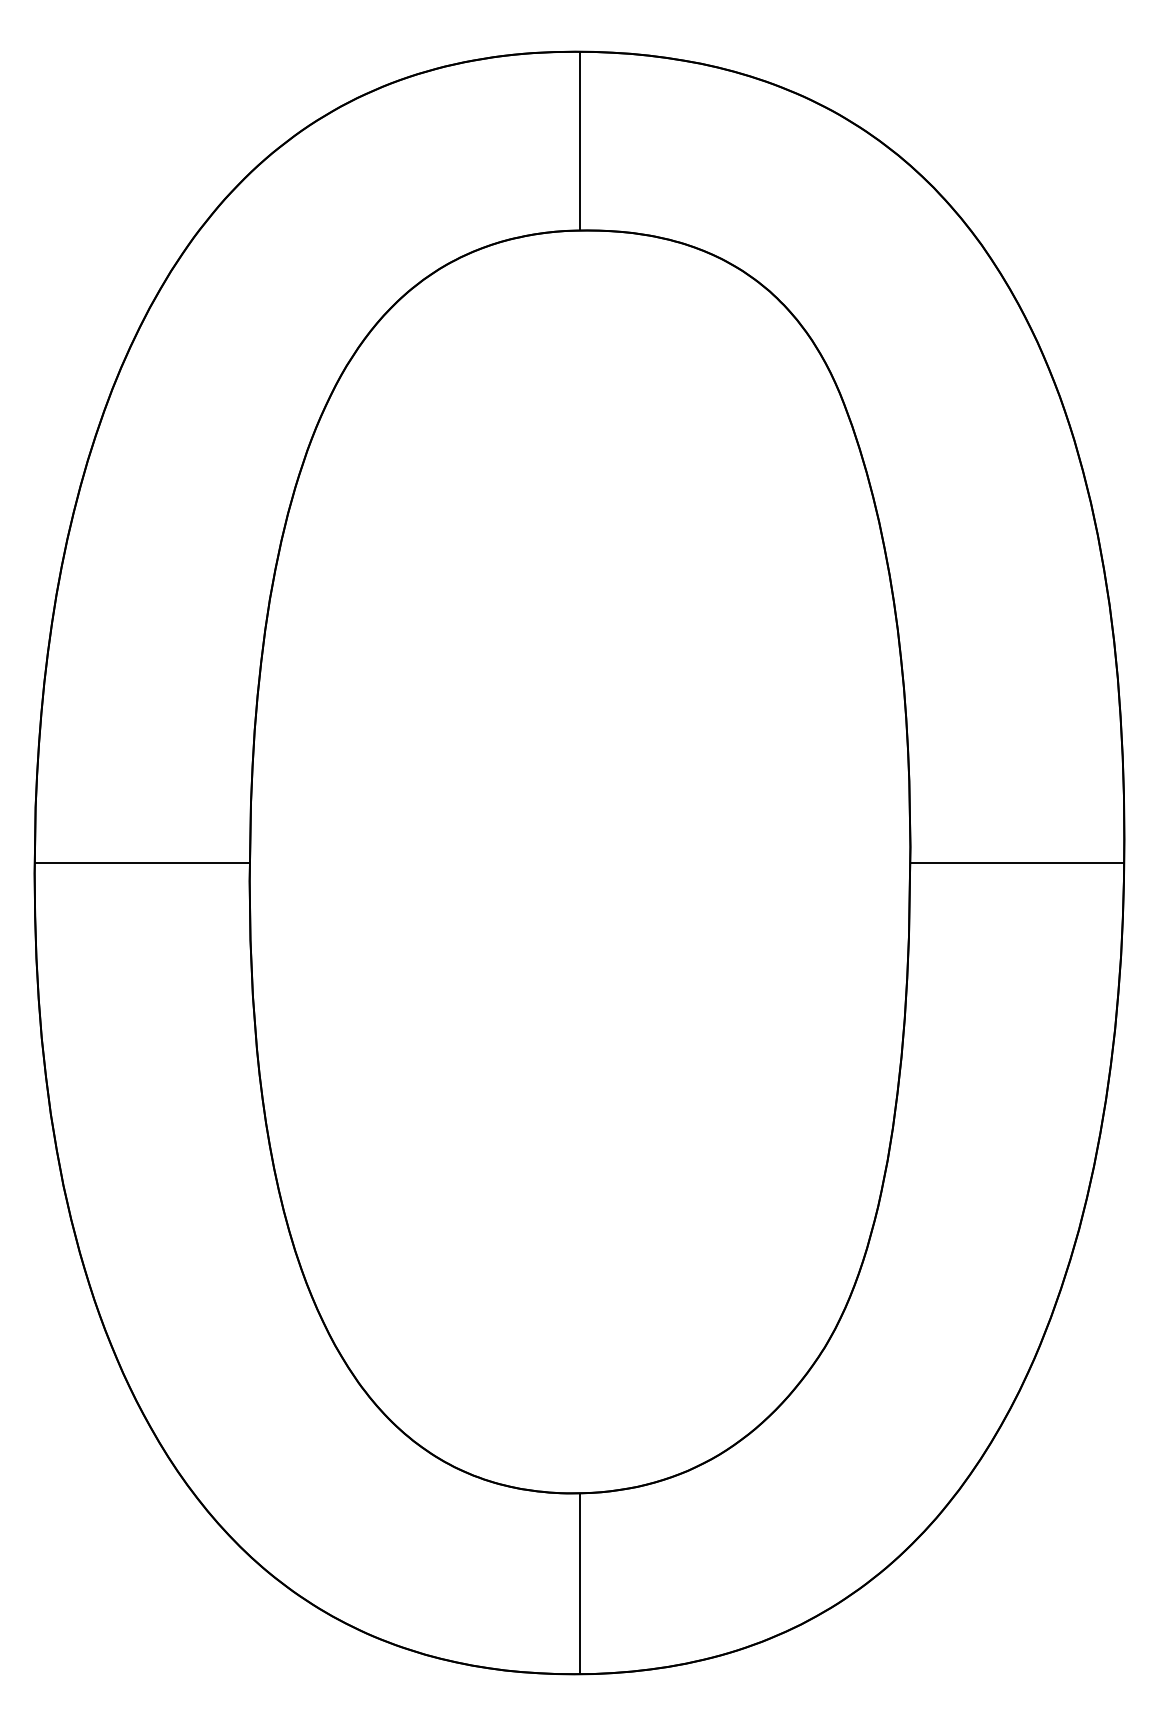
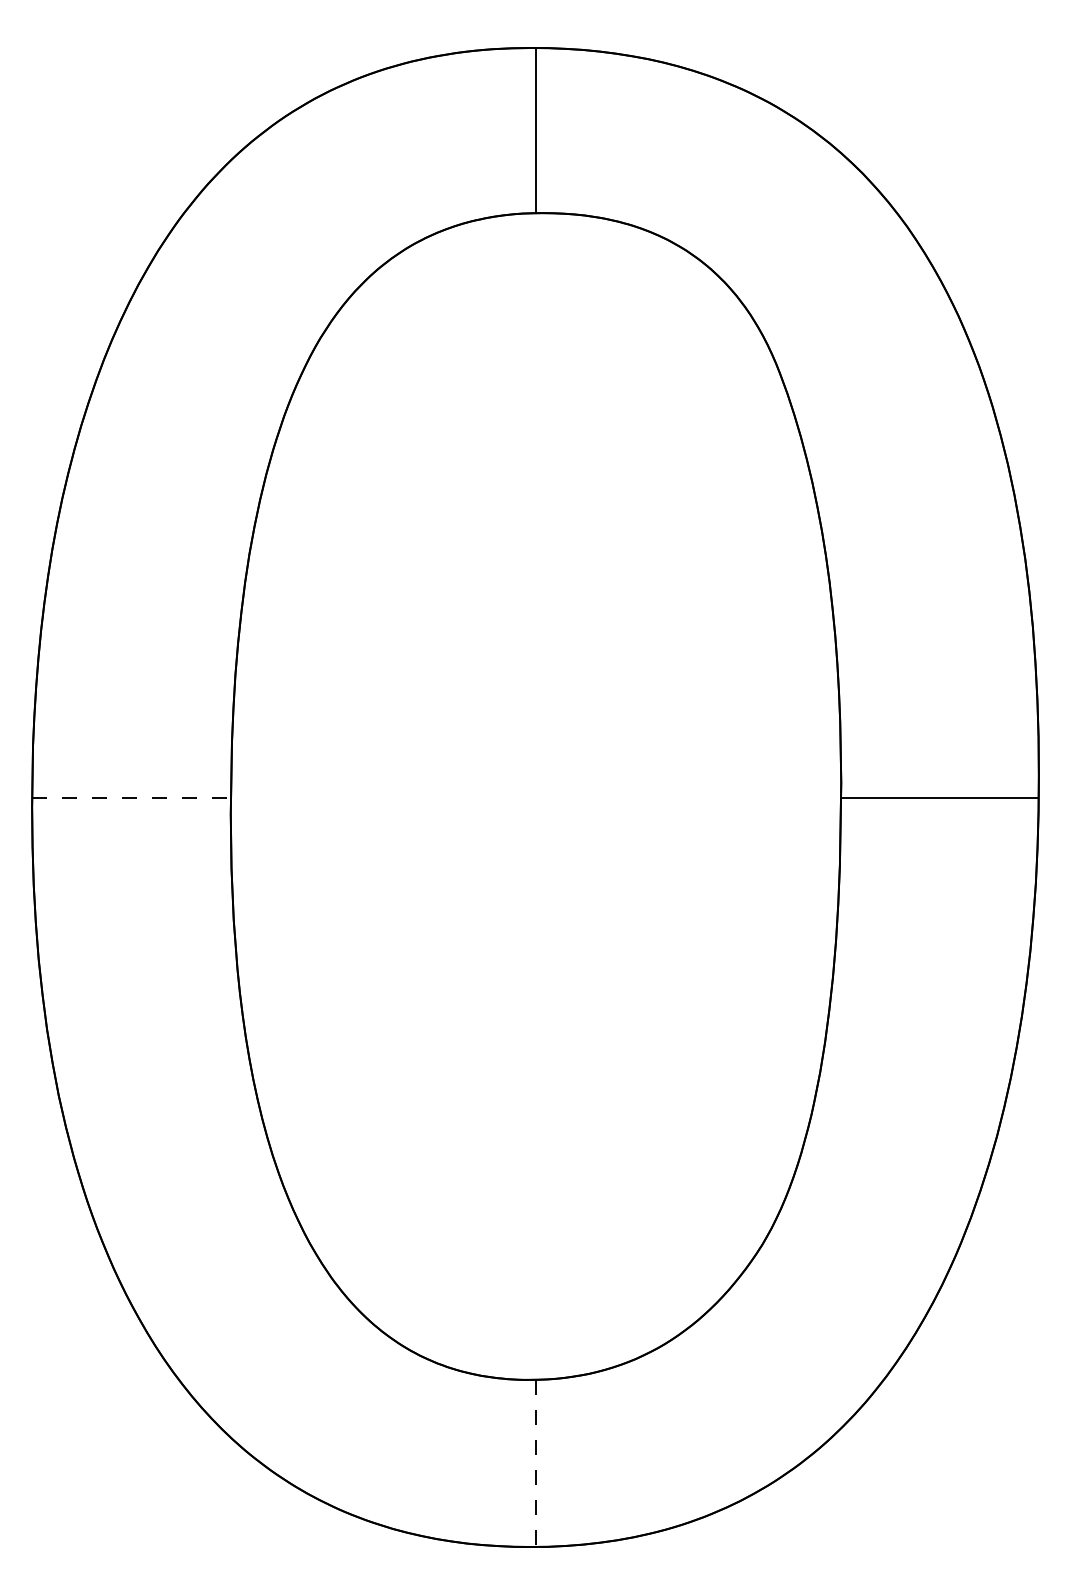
line: (142, 863) -> (131, 797), solid -> dashed
line: (579, 1584) -> (535, 1464), solid -> dashed

